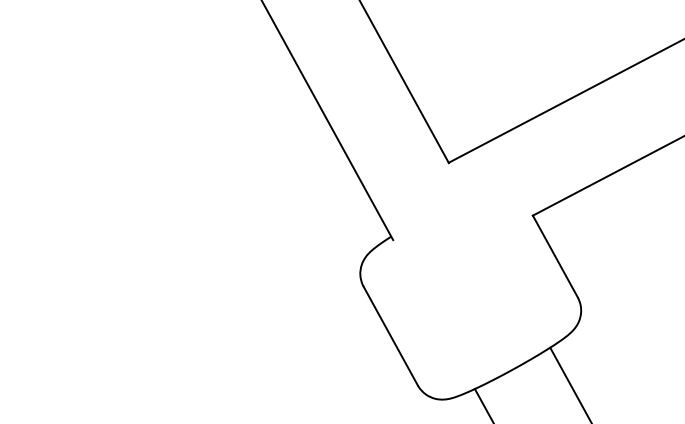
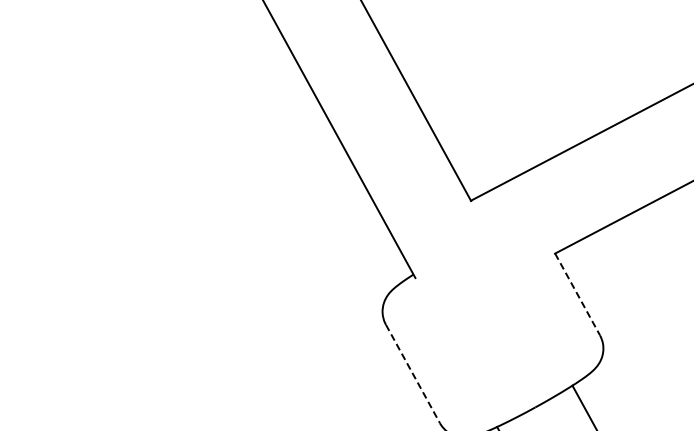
line: (555, 256) -> (577, 294), solid -> dashed
line: (391, 336) -> (413, 374), solid -> dashed

